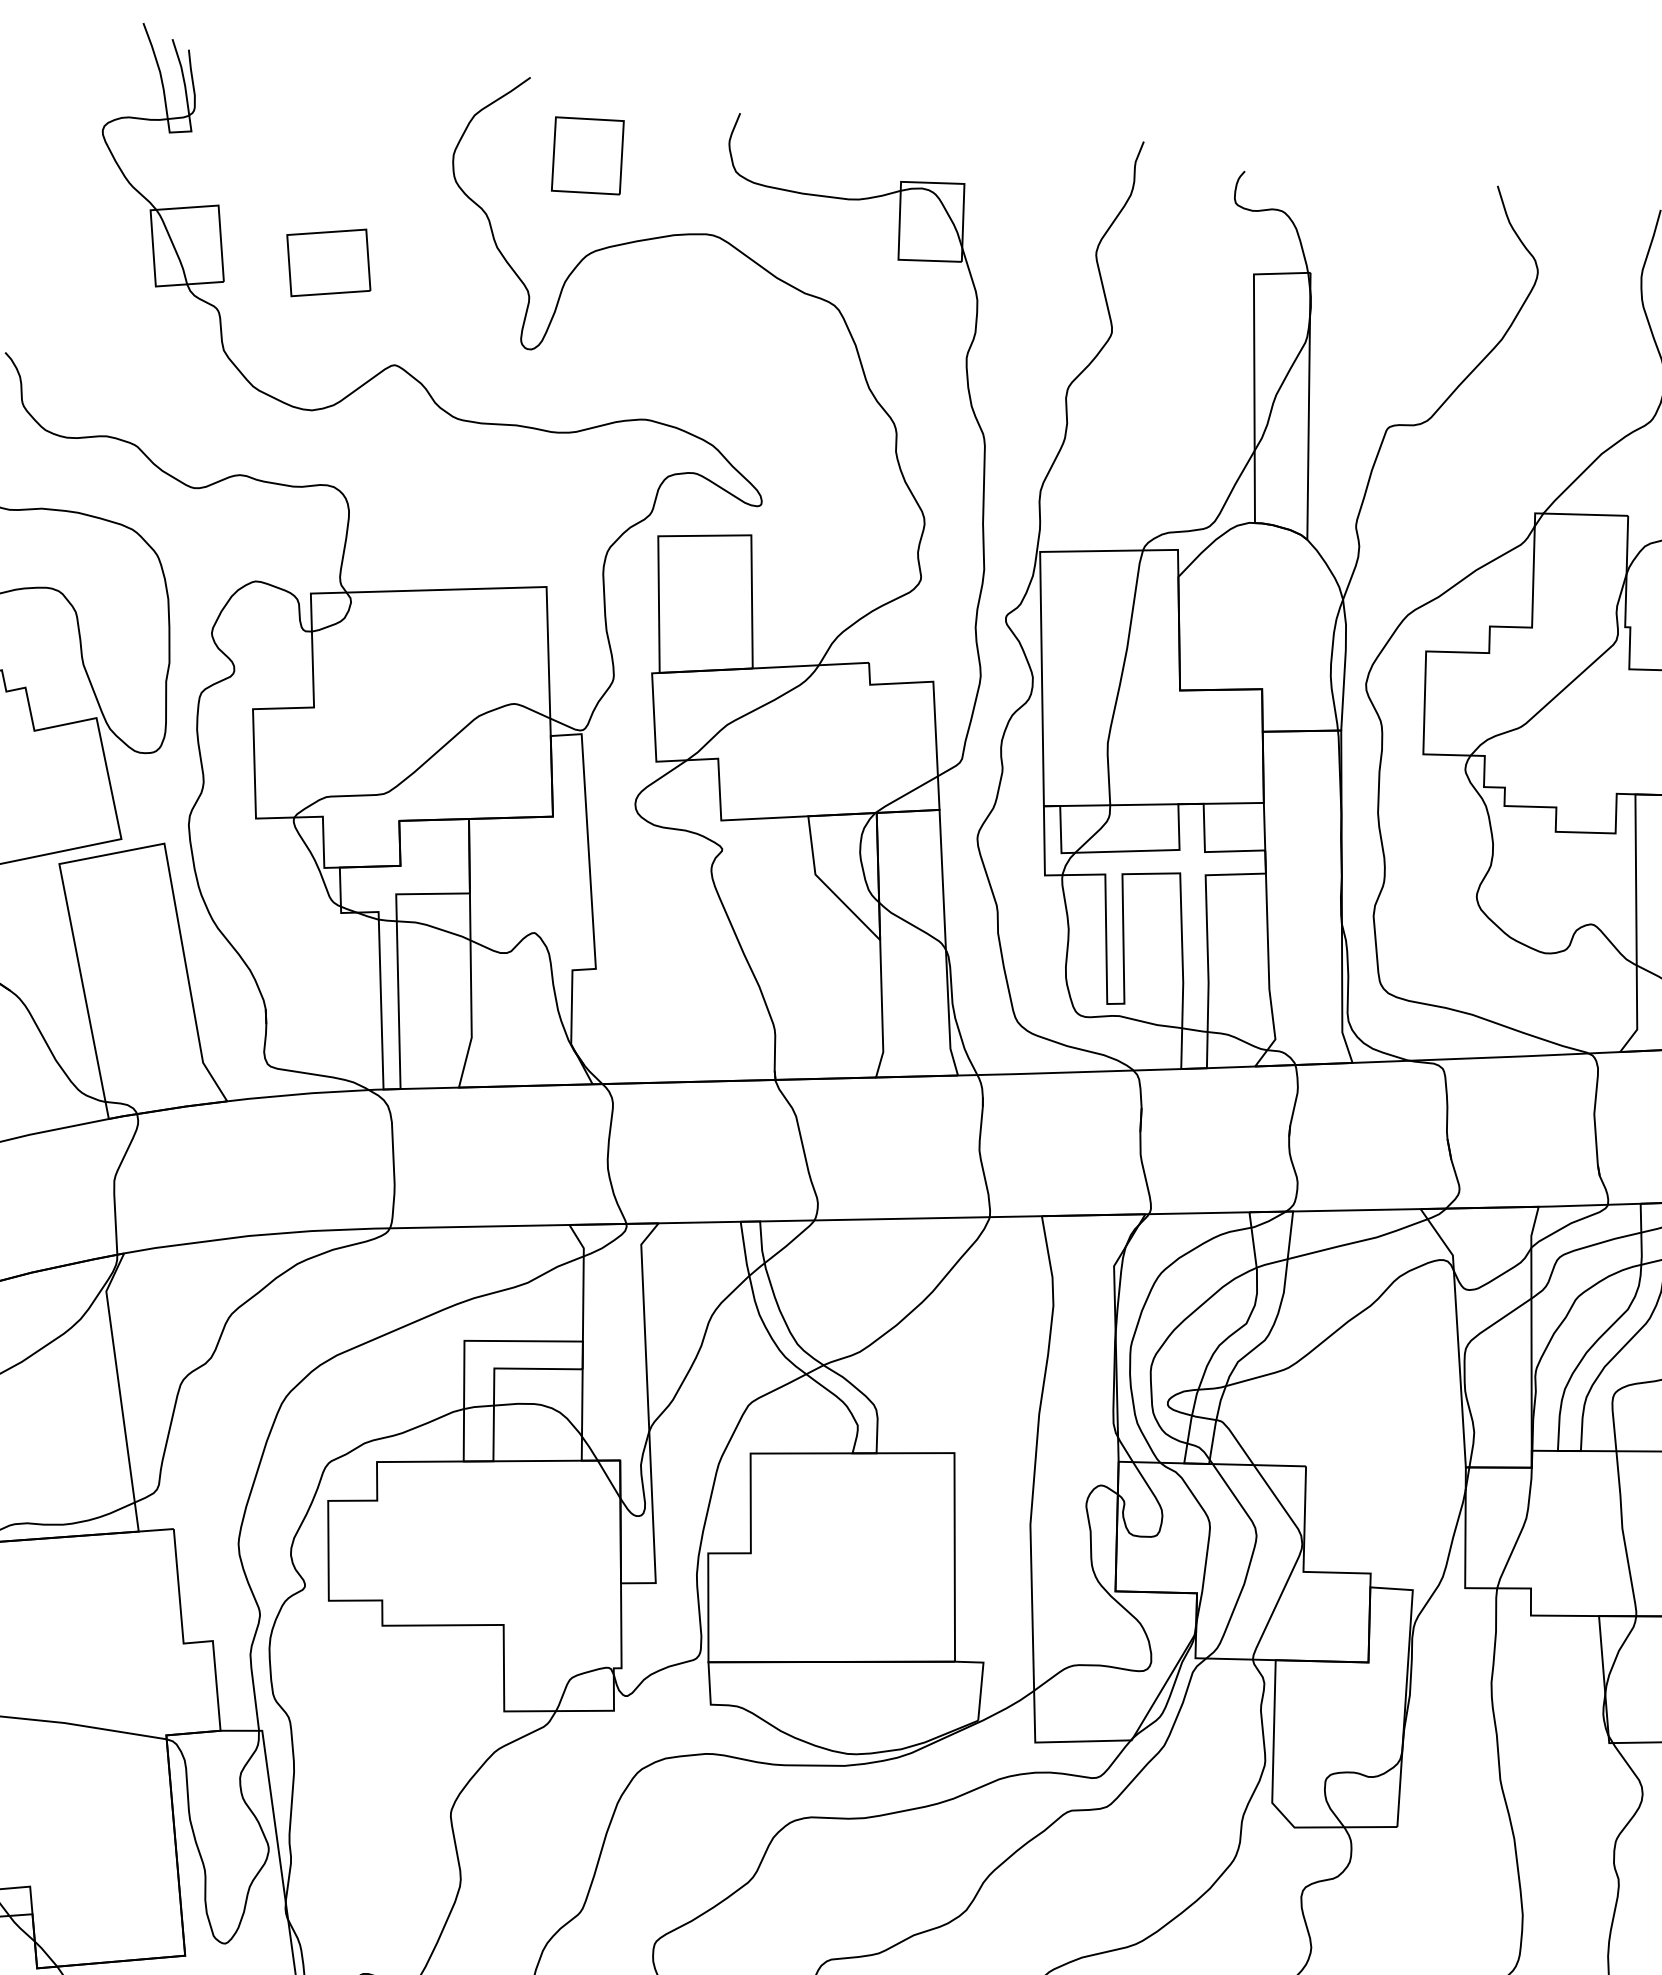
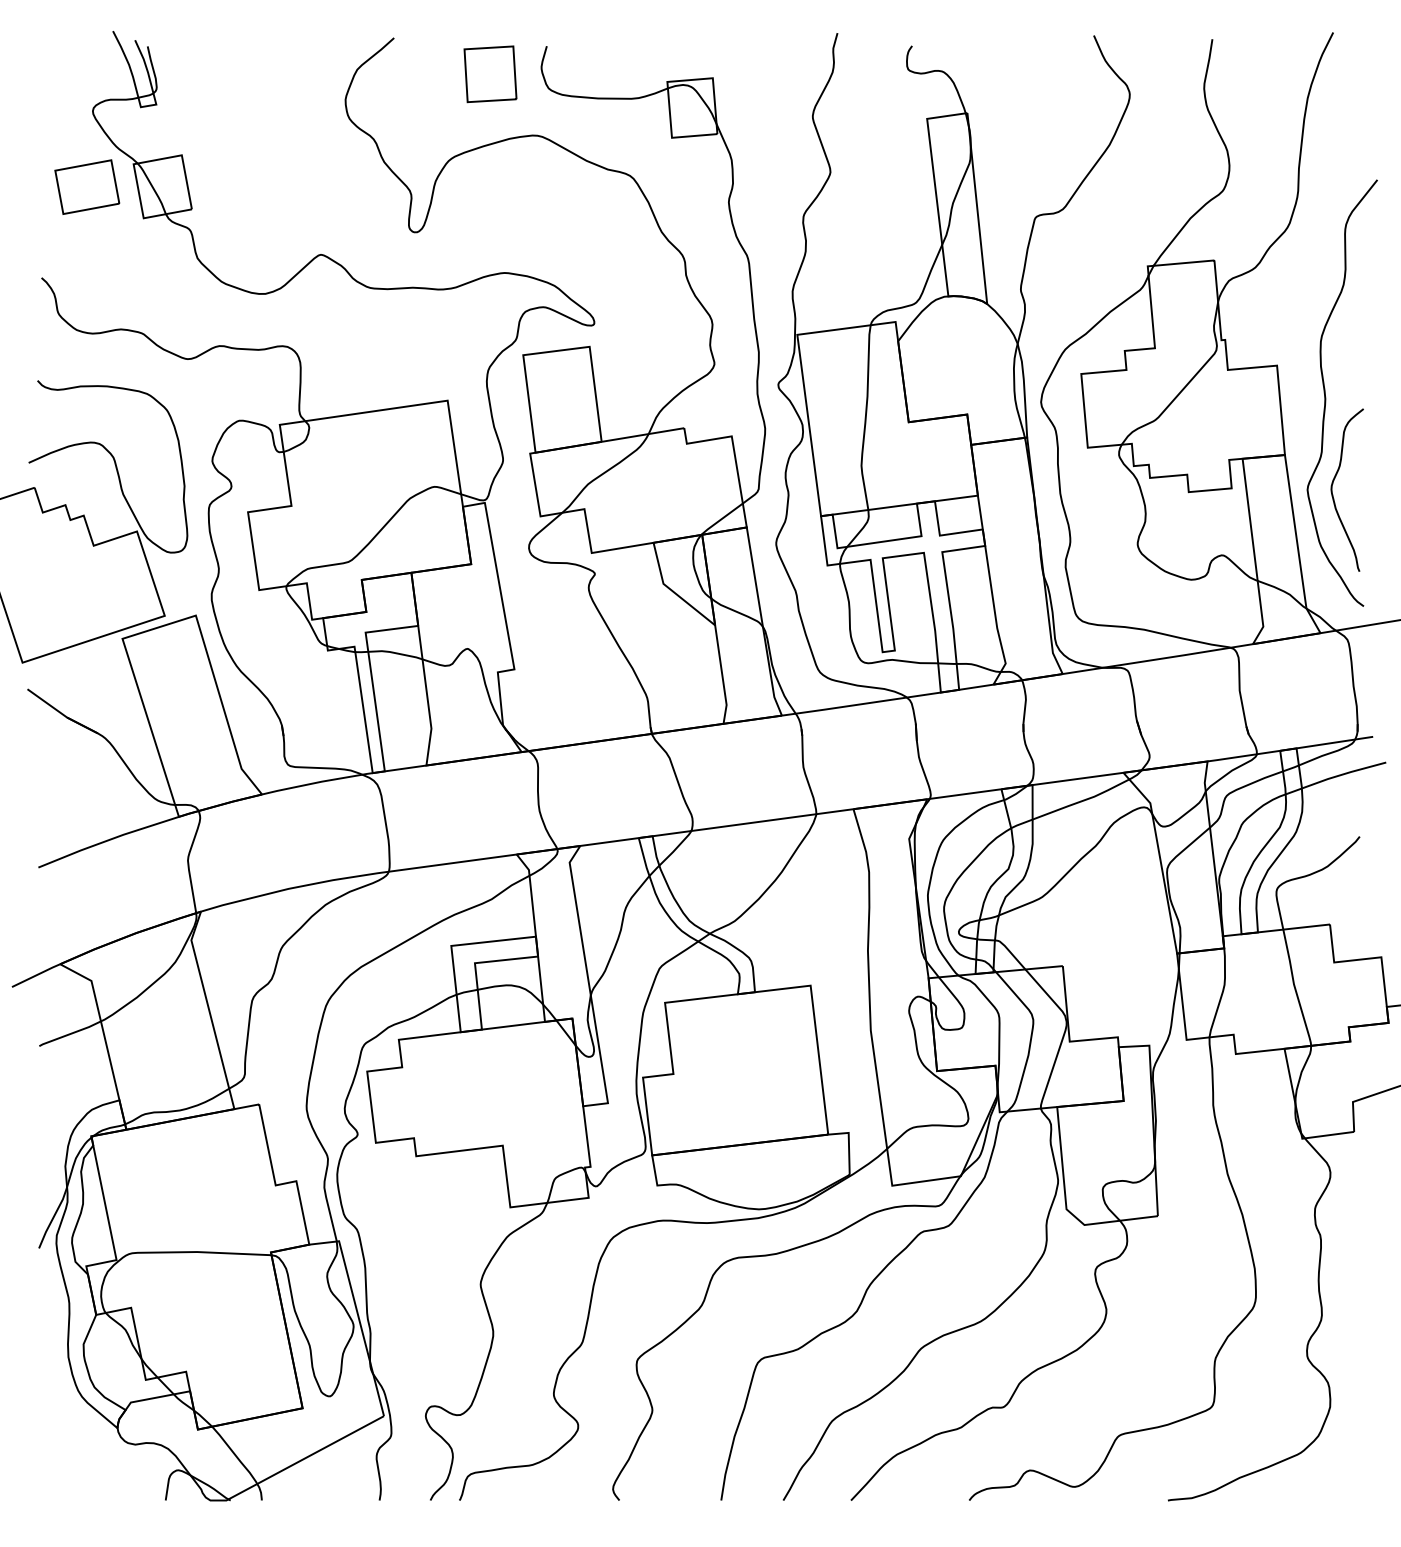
part: (587, 156) -> (490, 74), moved
part: (329, 262) -> (87, 186), moved

